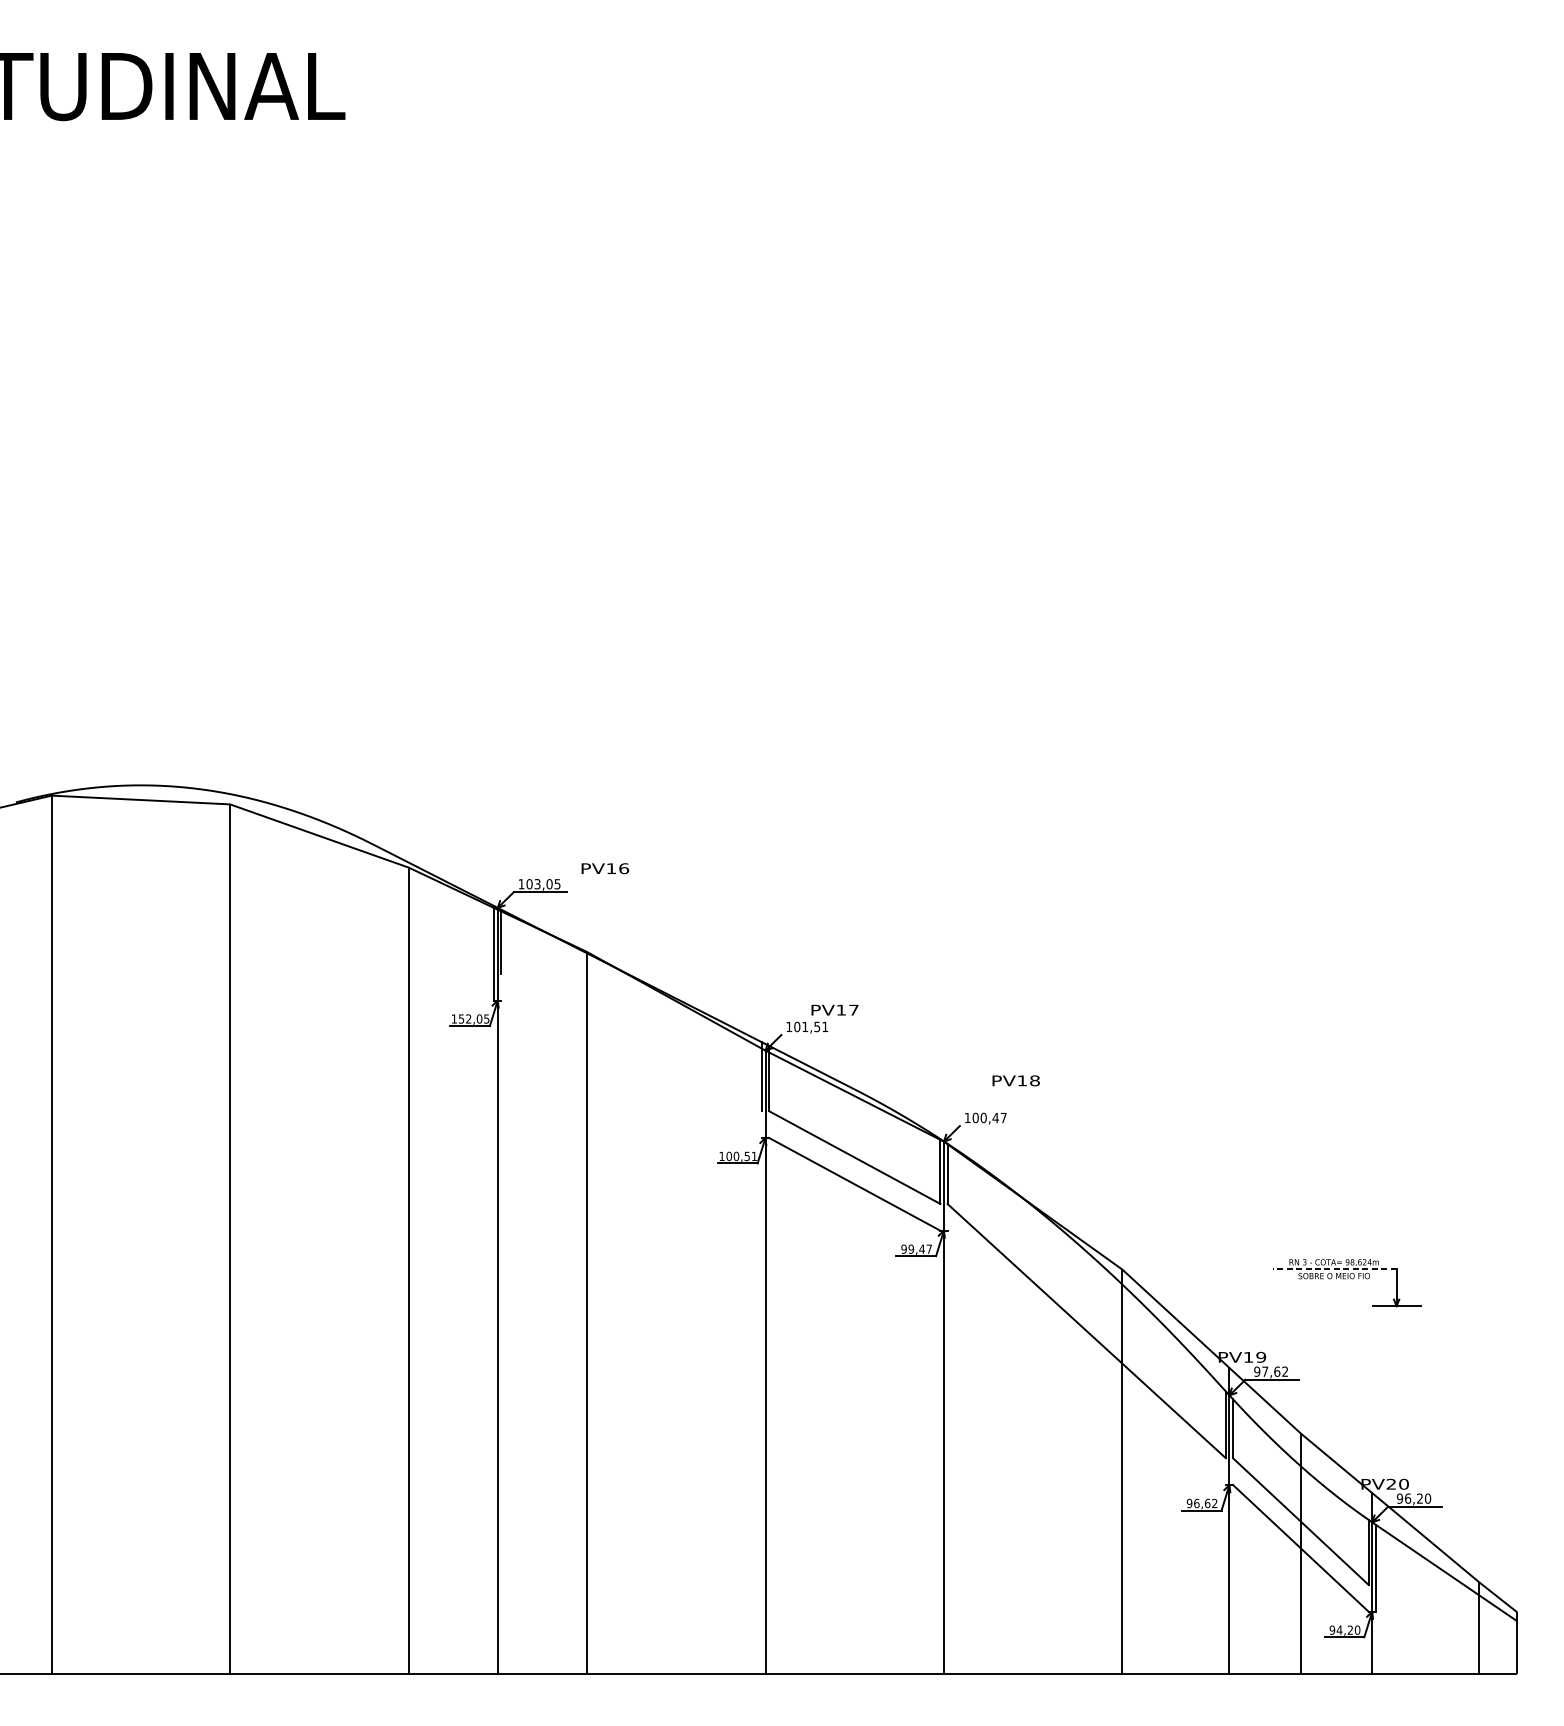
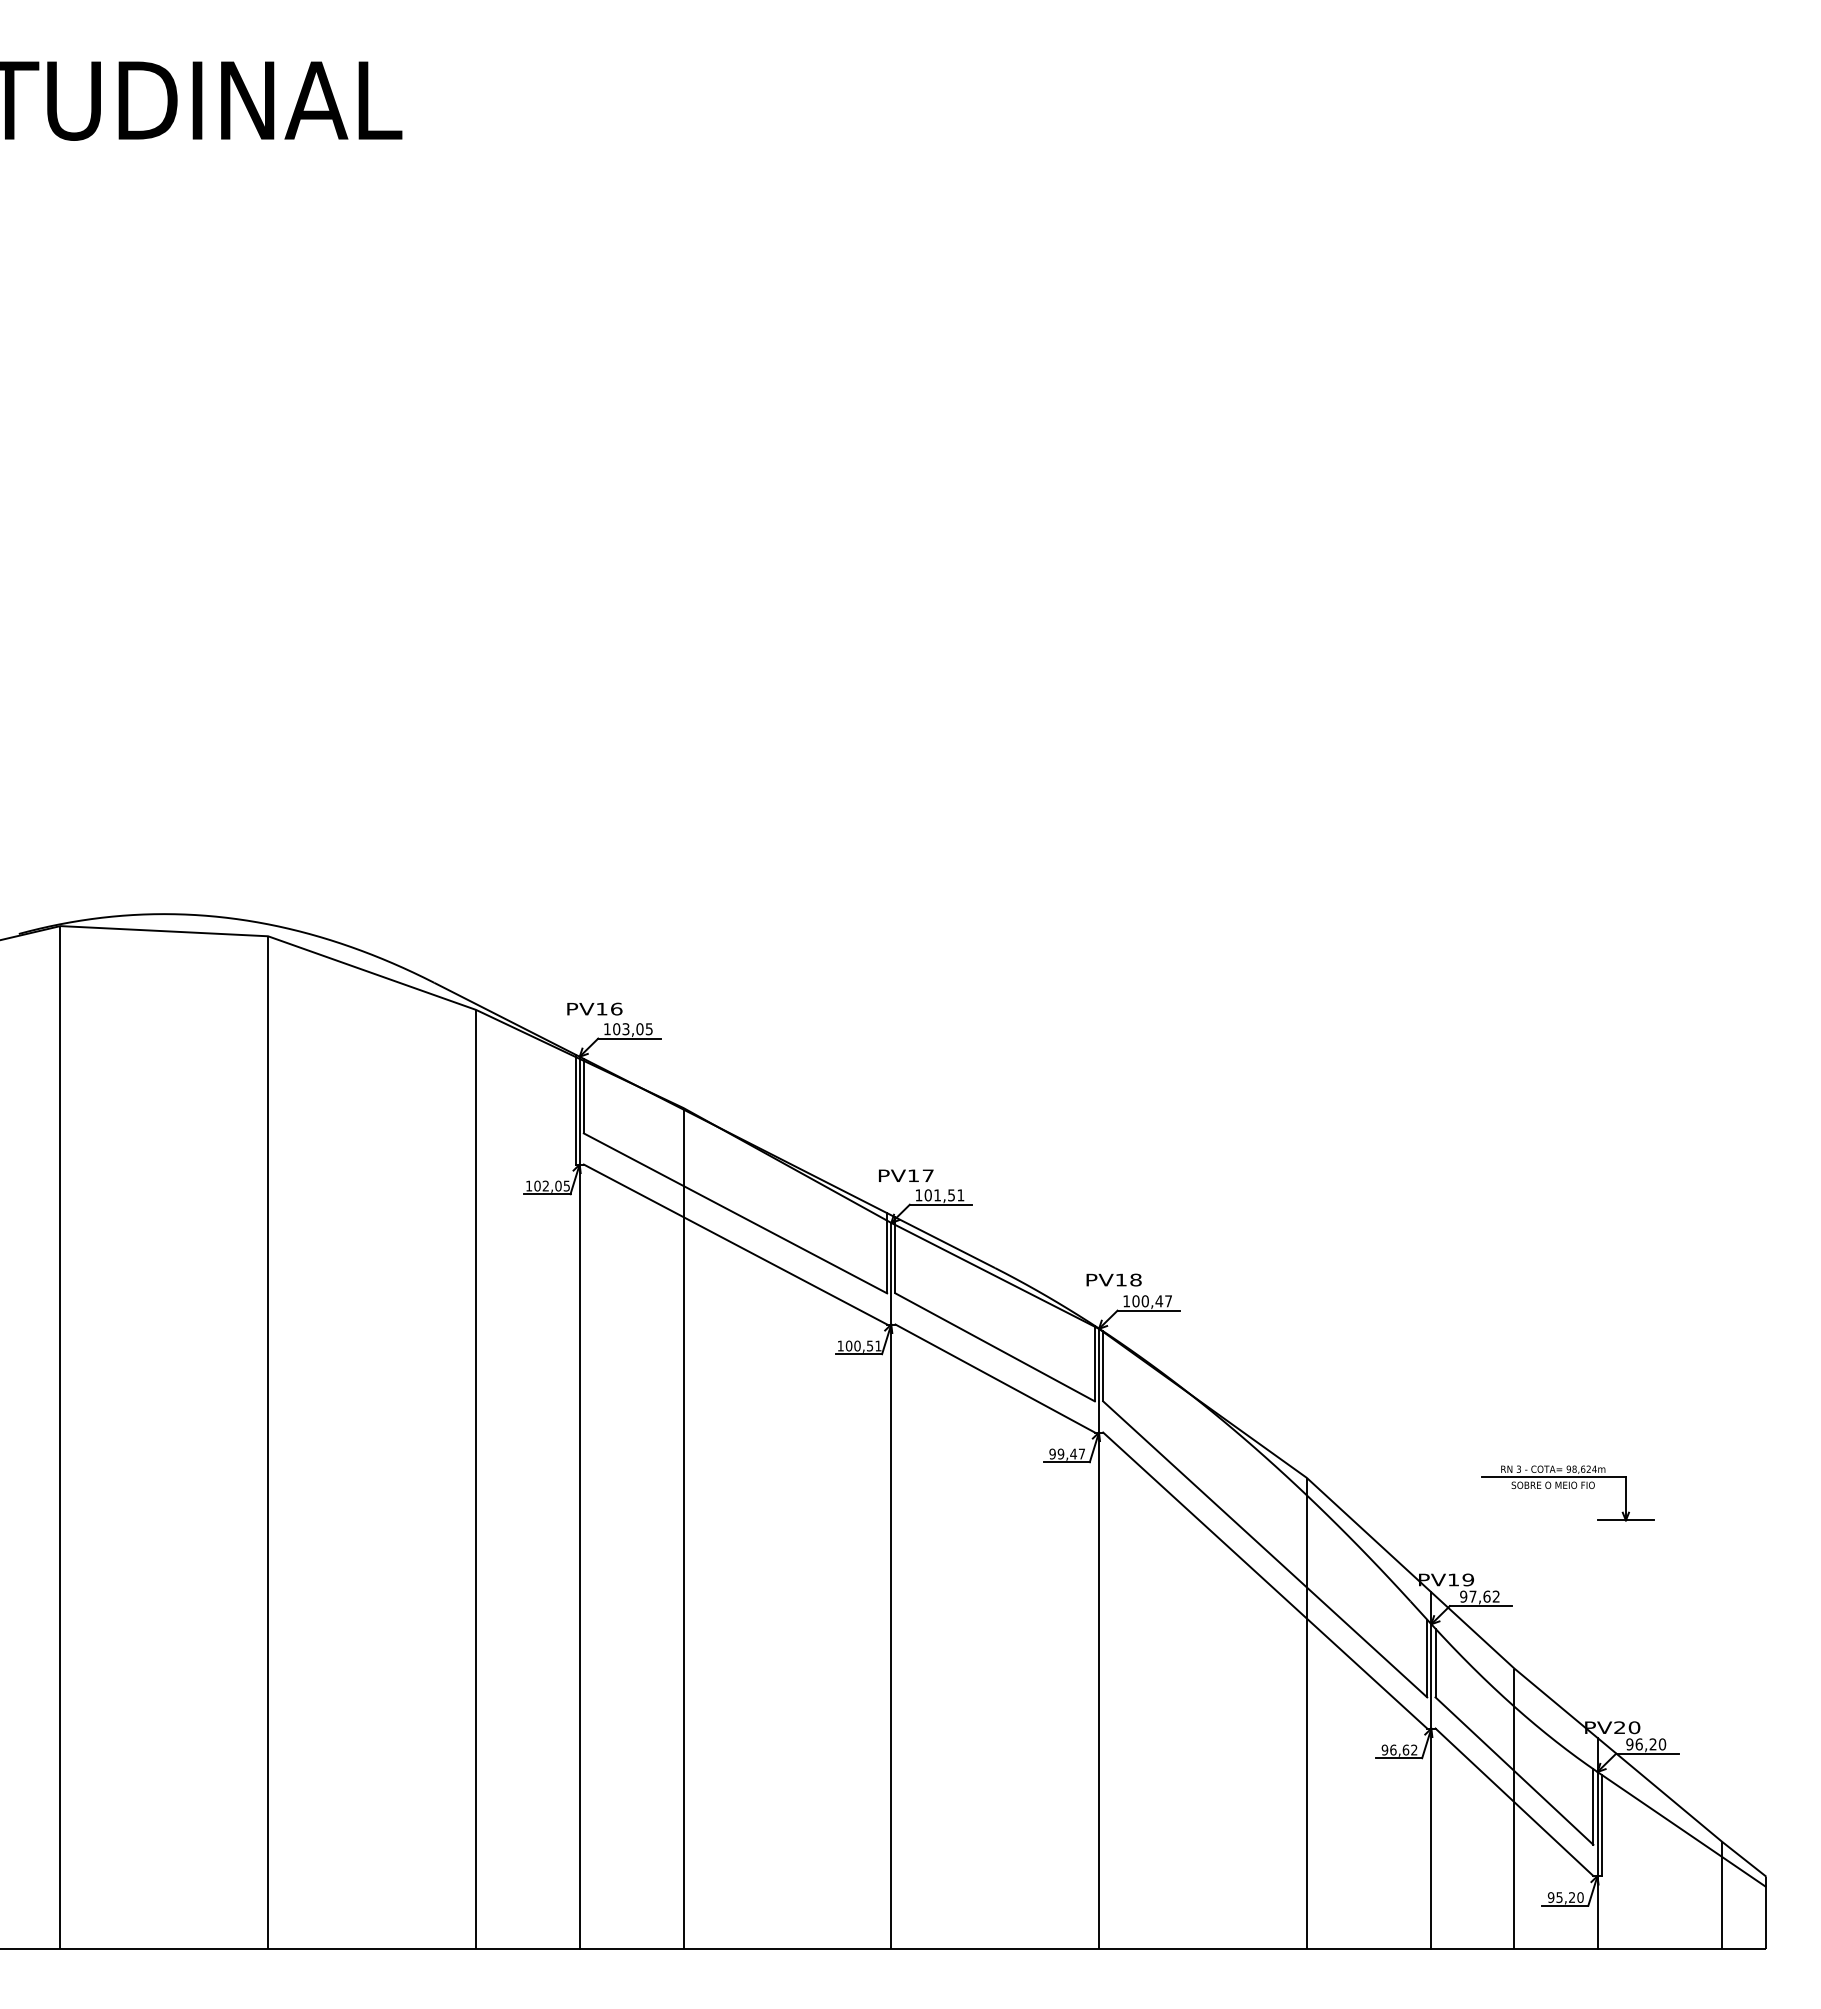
text: (605, 868) -> (594, 1008), moved
text: (835, 1009) -> (906, 1175), moved
text: (461, 1018) -> (537, 1185), 152,05 -> 102,05
line: (807, 1034) -> (940, 1204), added
line: (631, 1042) -> (735, 1213), added
line: (631, 1069) -> (735, 1244), added
text: (1015, 1080) -> (1113, 1279), moved
line: (986, 1125) -> (1148, 1310), added
line: (1334, 1269) -> (1553, 1477), dashed -> solid
line: (1086, 1357) -> (1265, 1580), added
text: (1339, 1630) -> (1559, 1897), 94,20 -> 95,20

